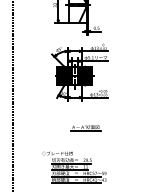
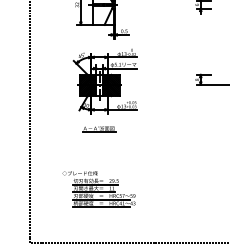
part: (86, 128) -> (99, 129), moved

